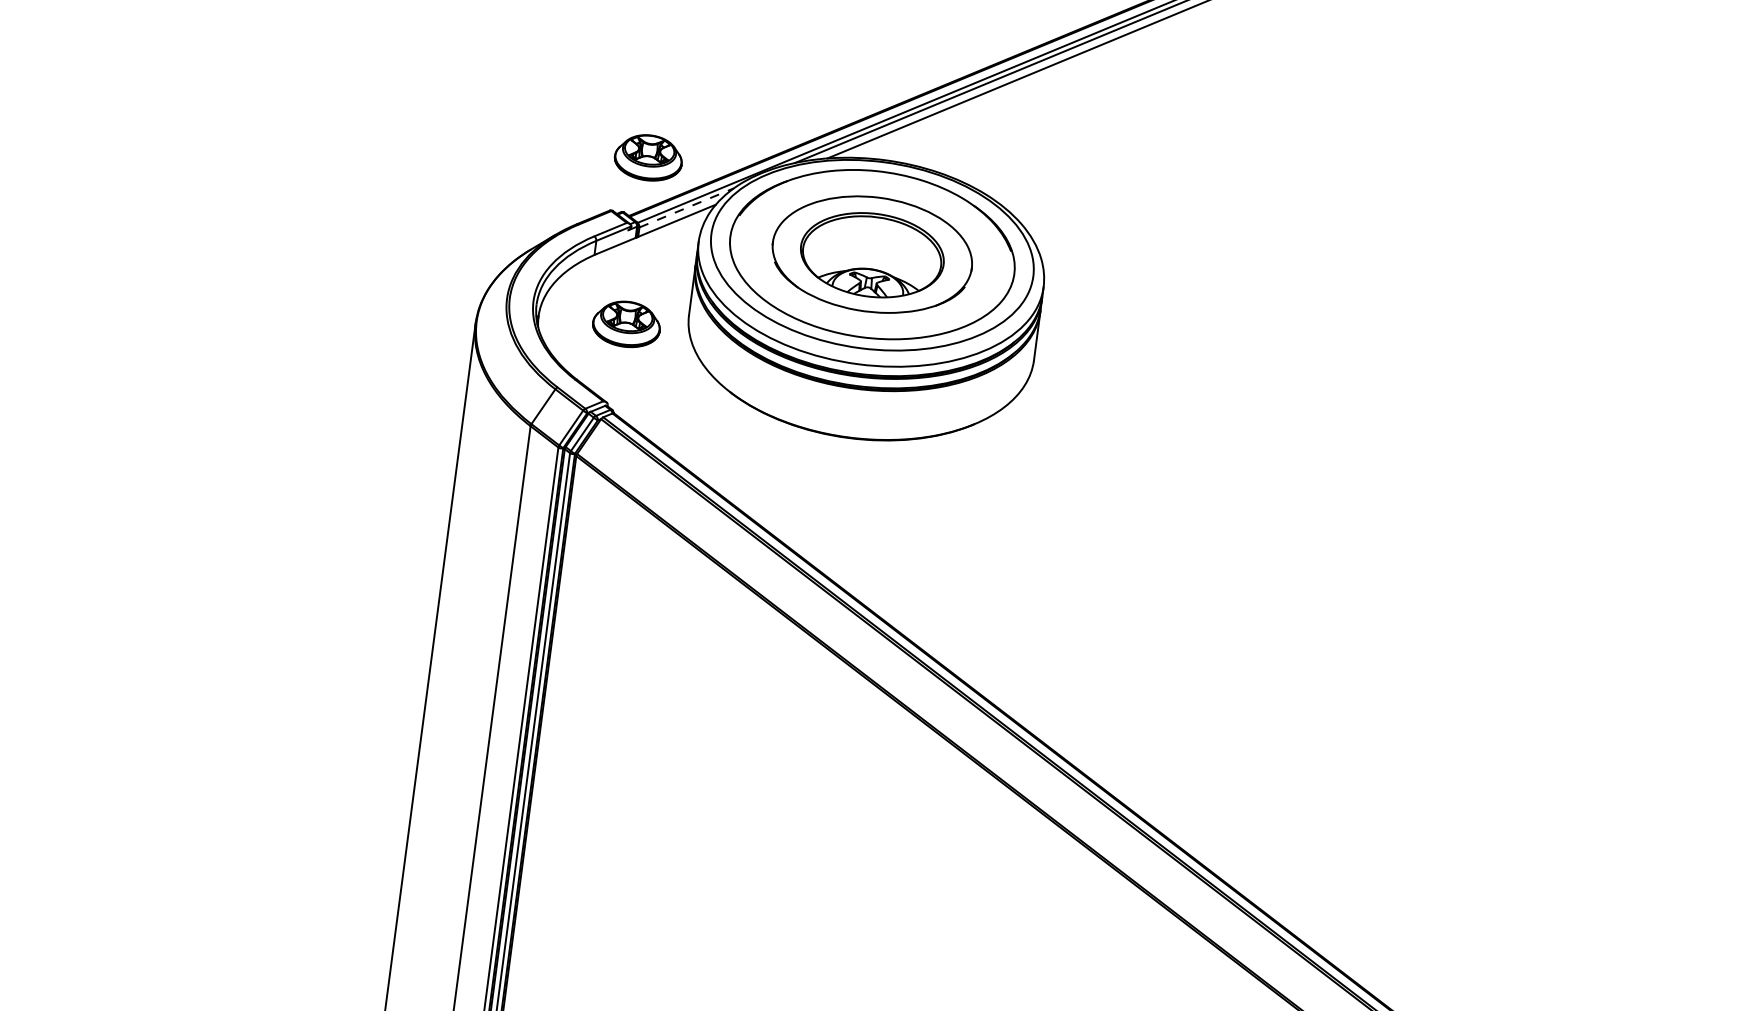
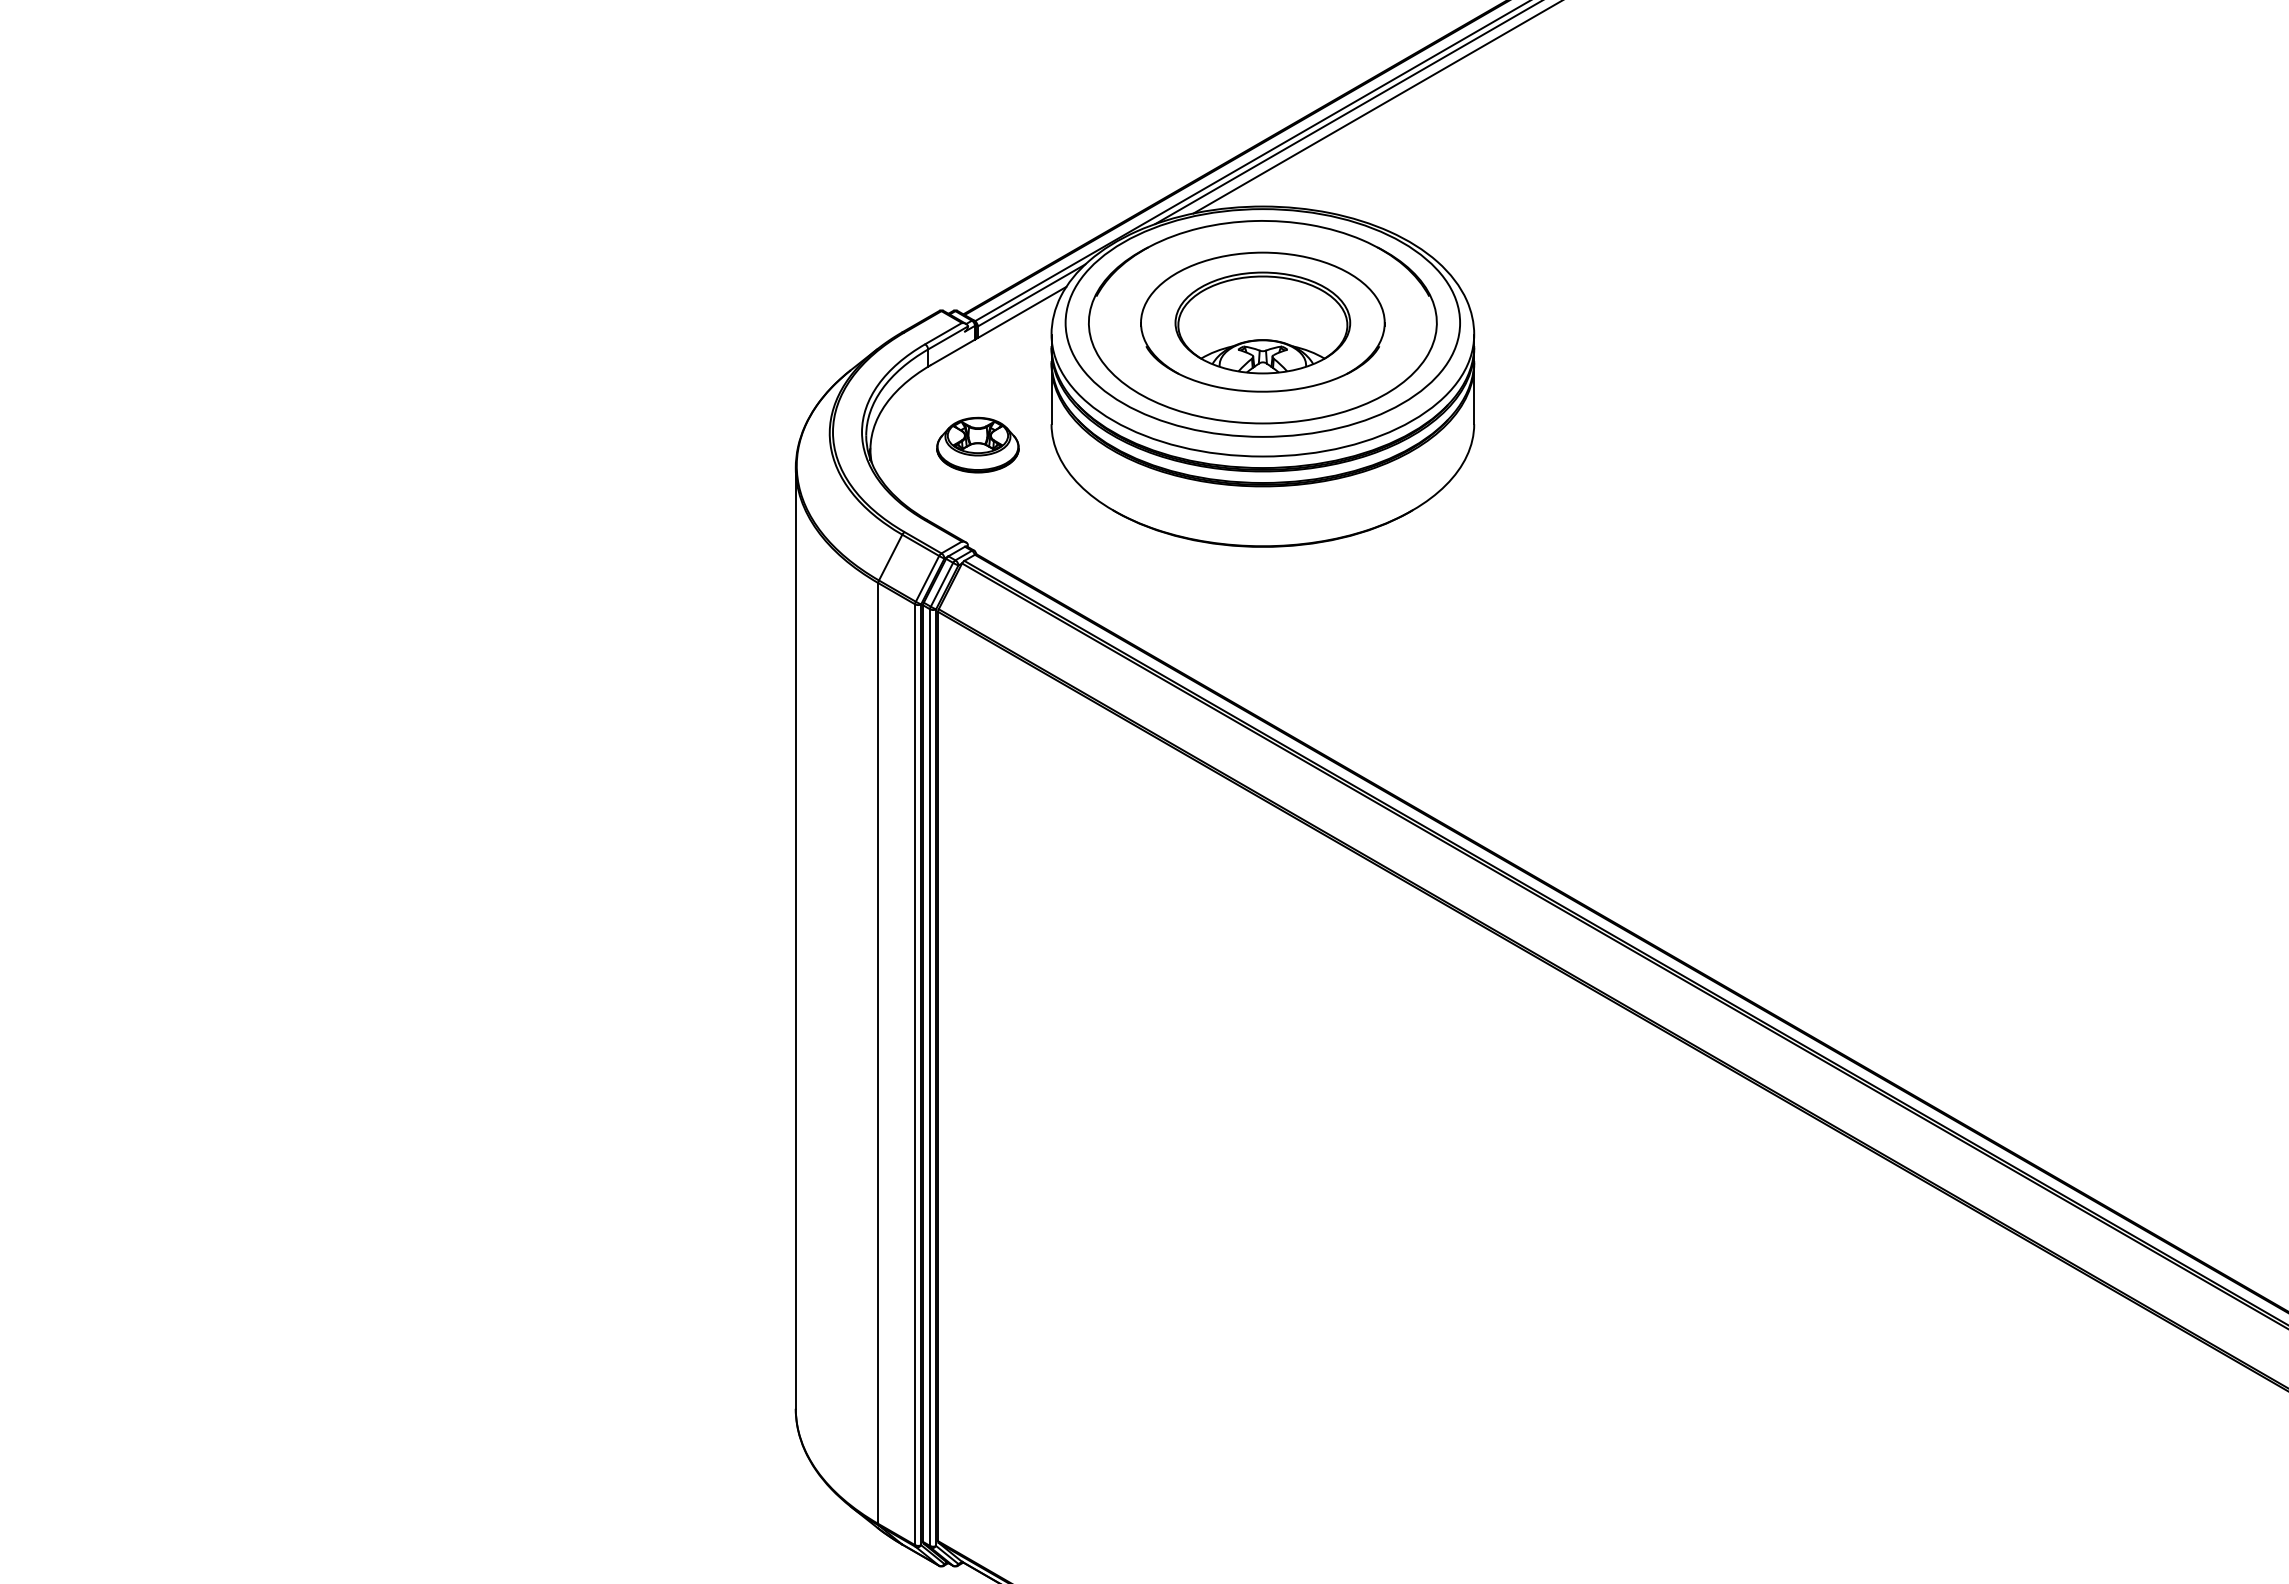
part: (648, 157) -> (977, 240), removed
line: (687, 208) -> (1032, 295), dashed -> solid

